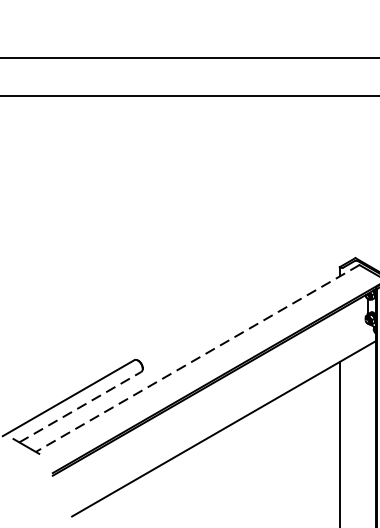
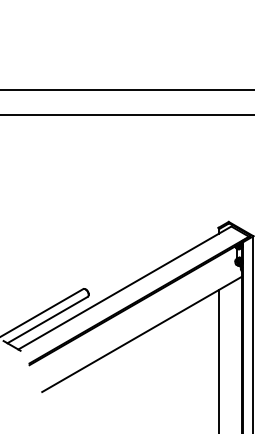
line: (197, 359) -> (124, 288), dashed -> solid
line: (81, 406) -> (48, 319), dashed -> solid

